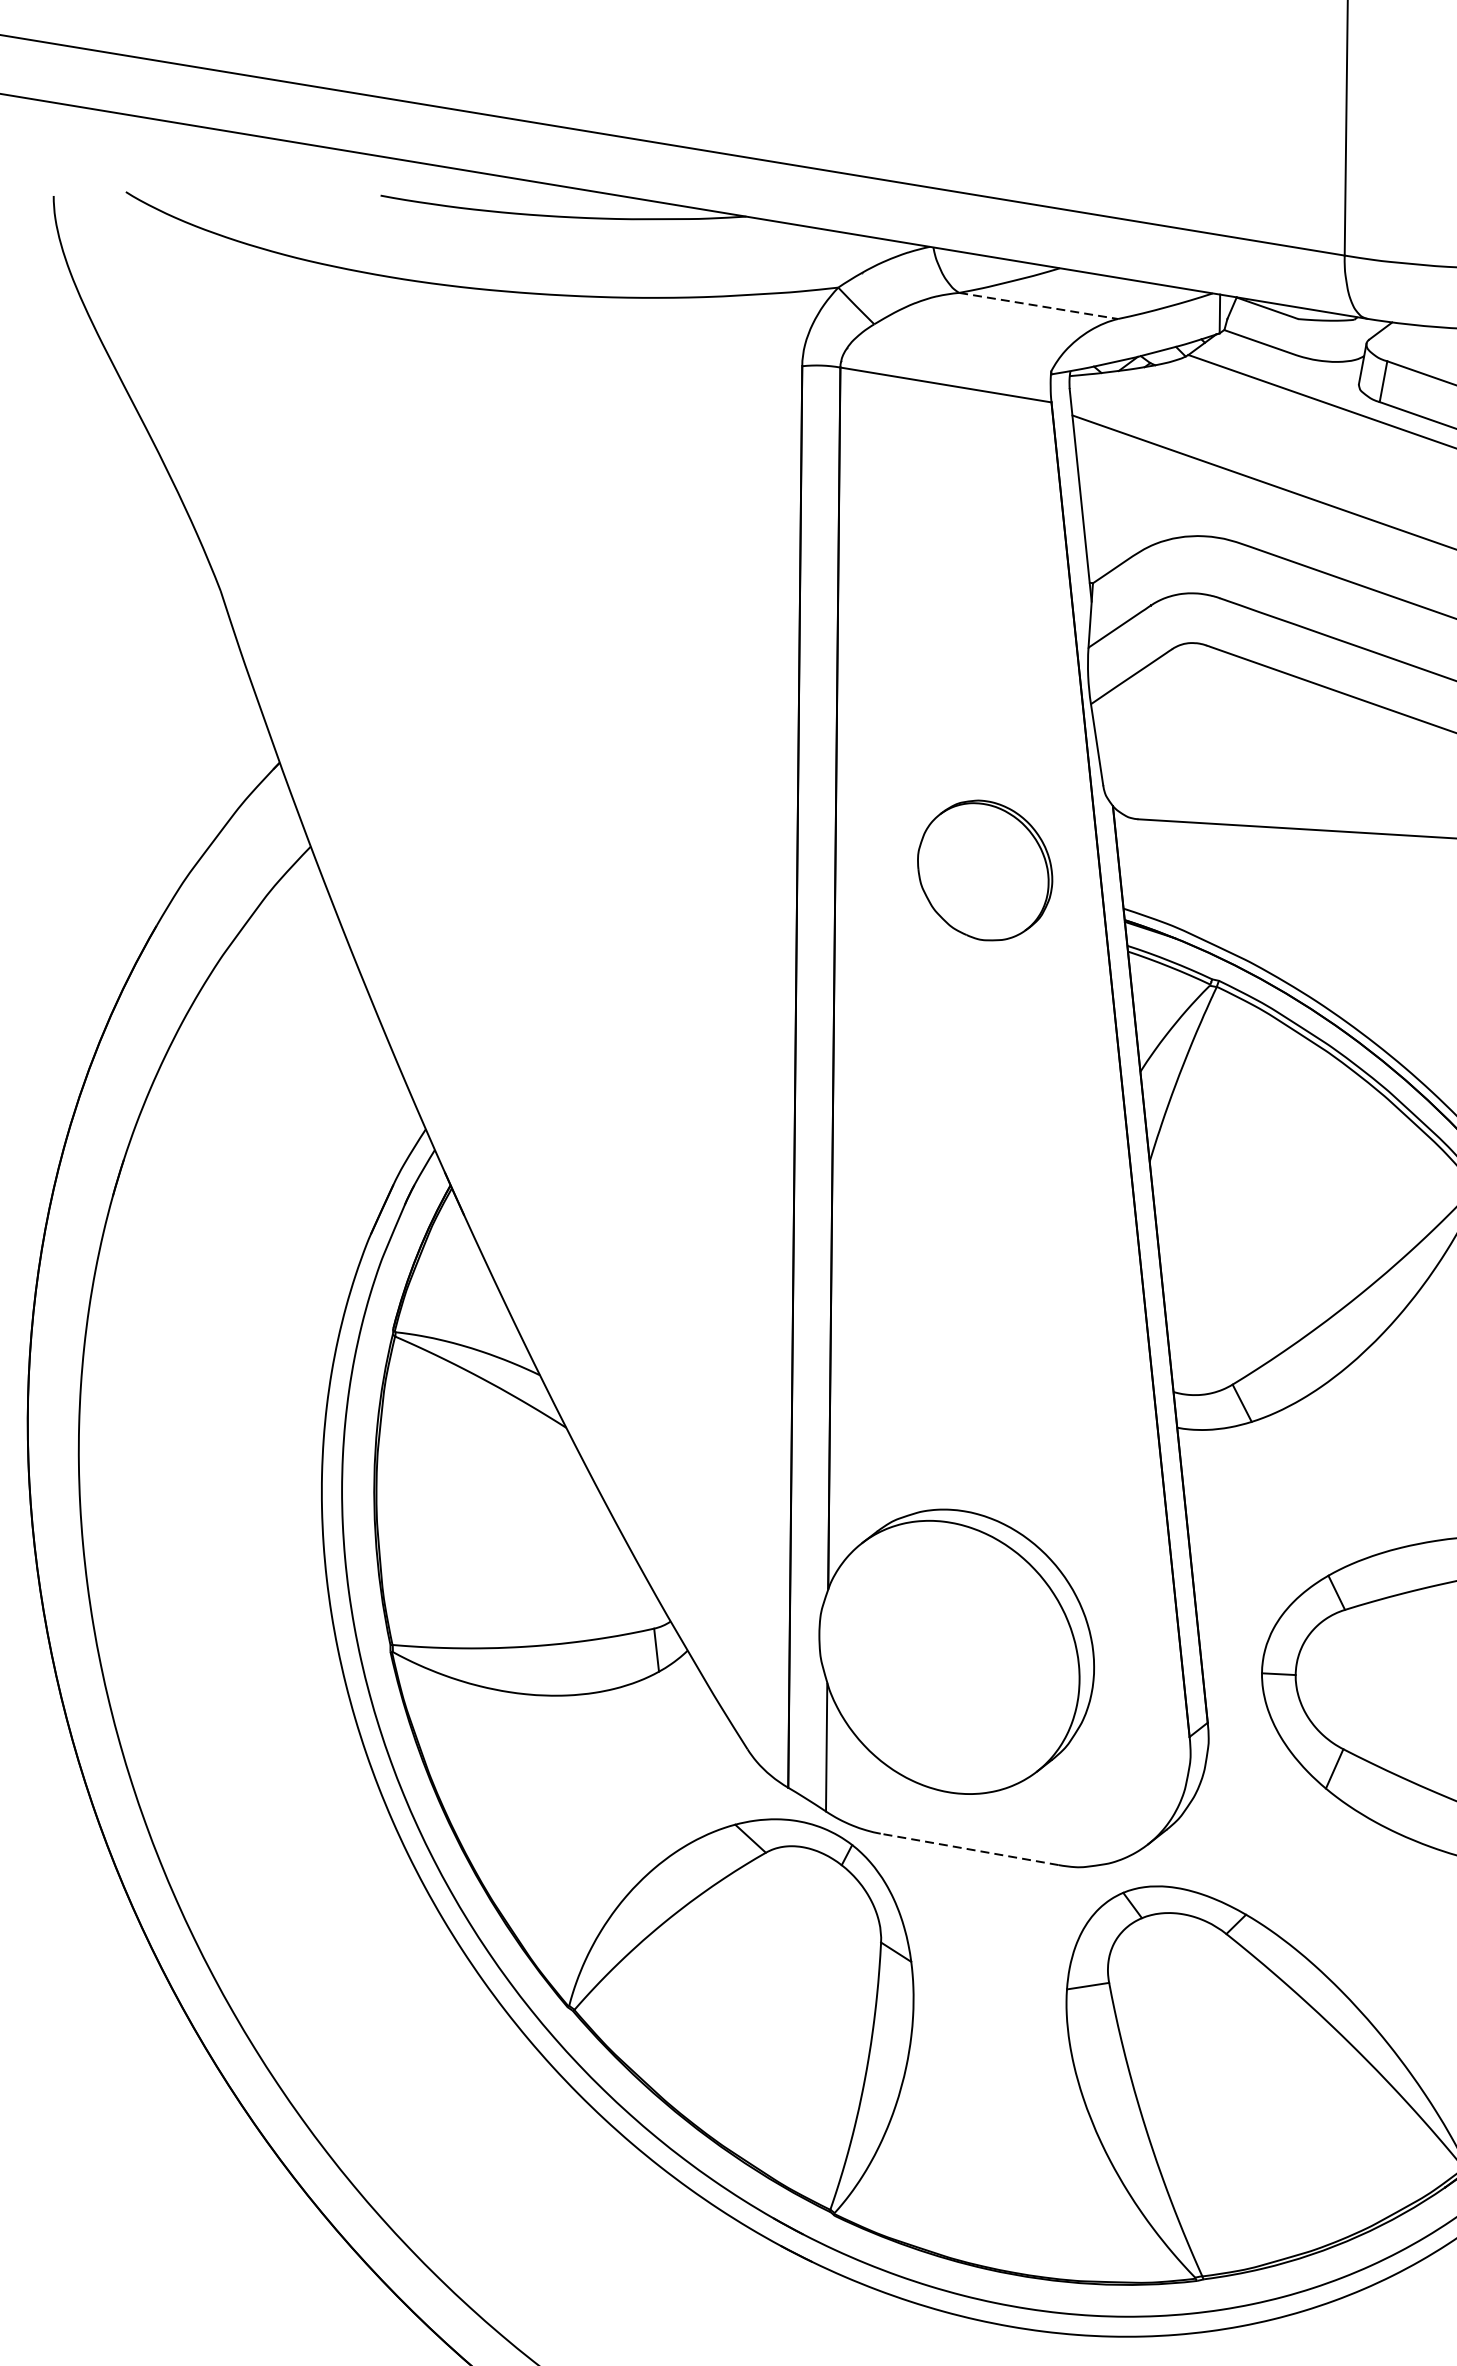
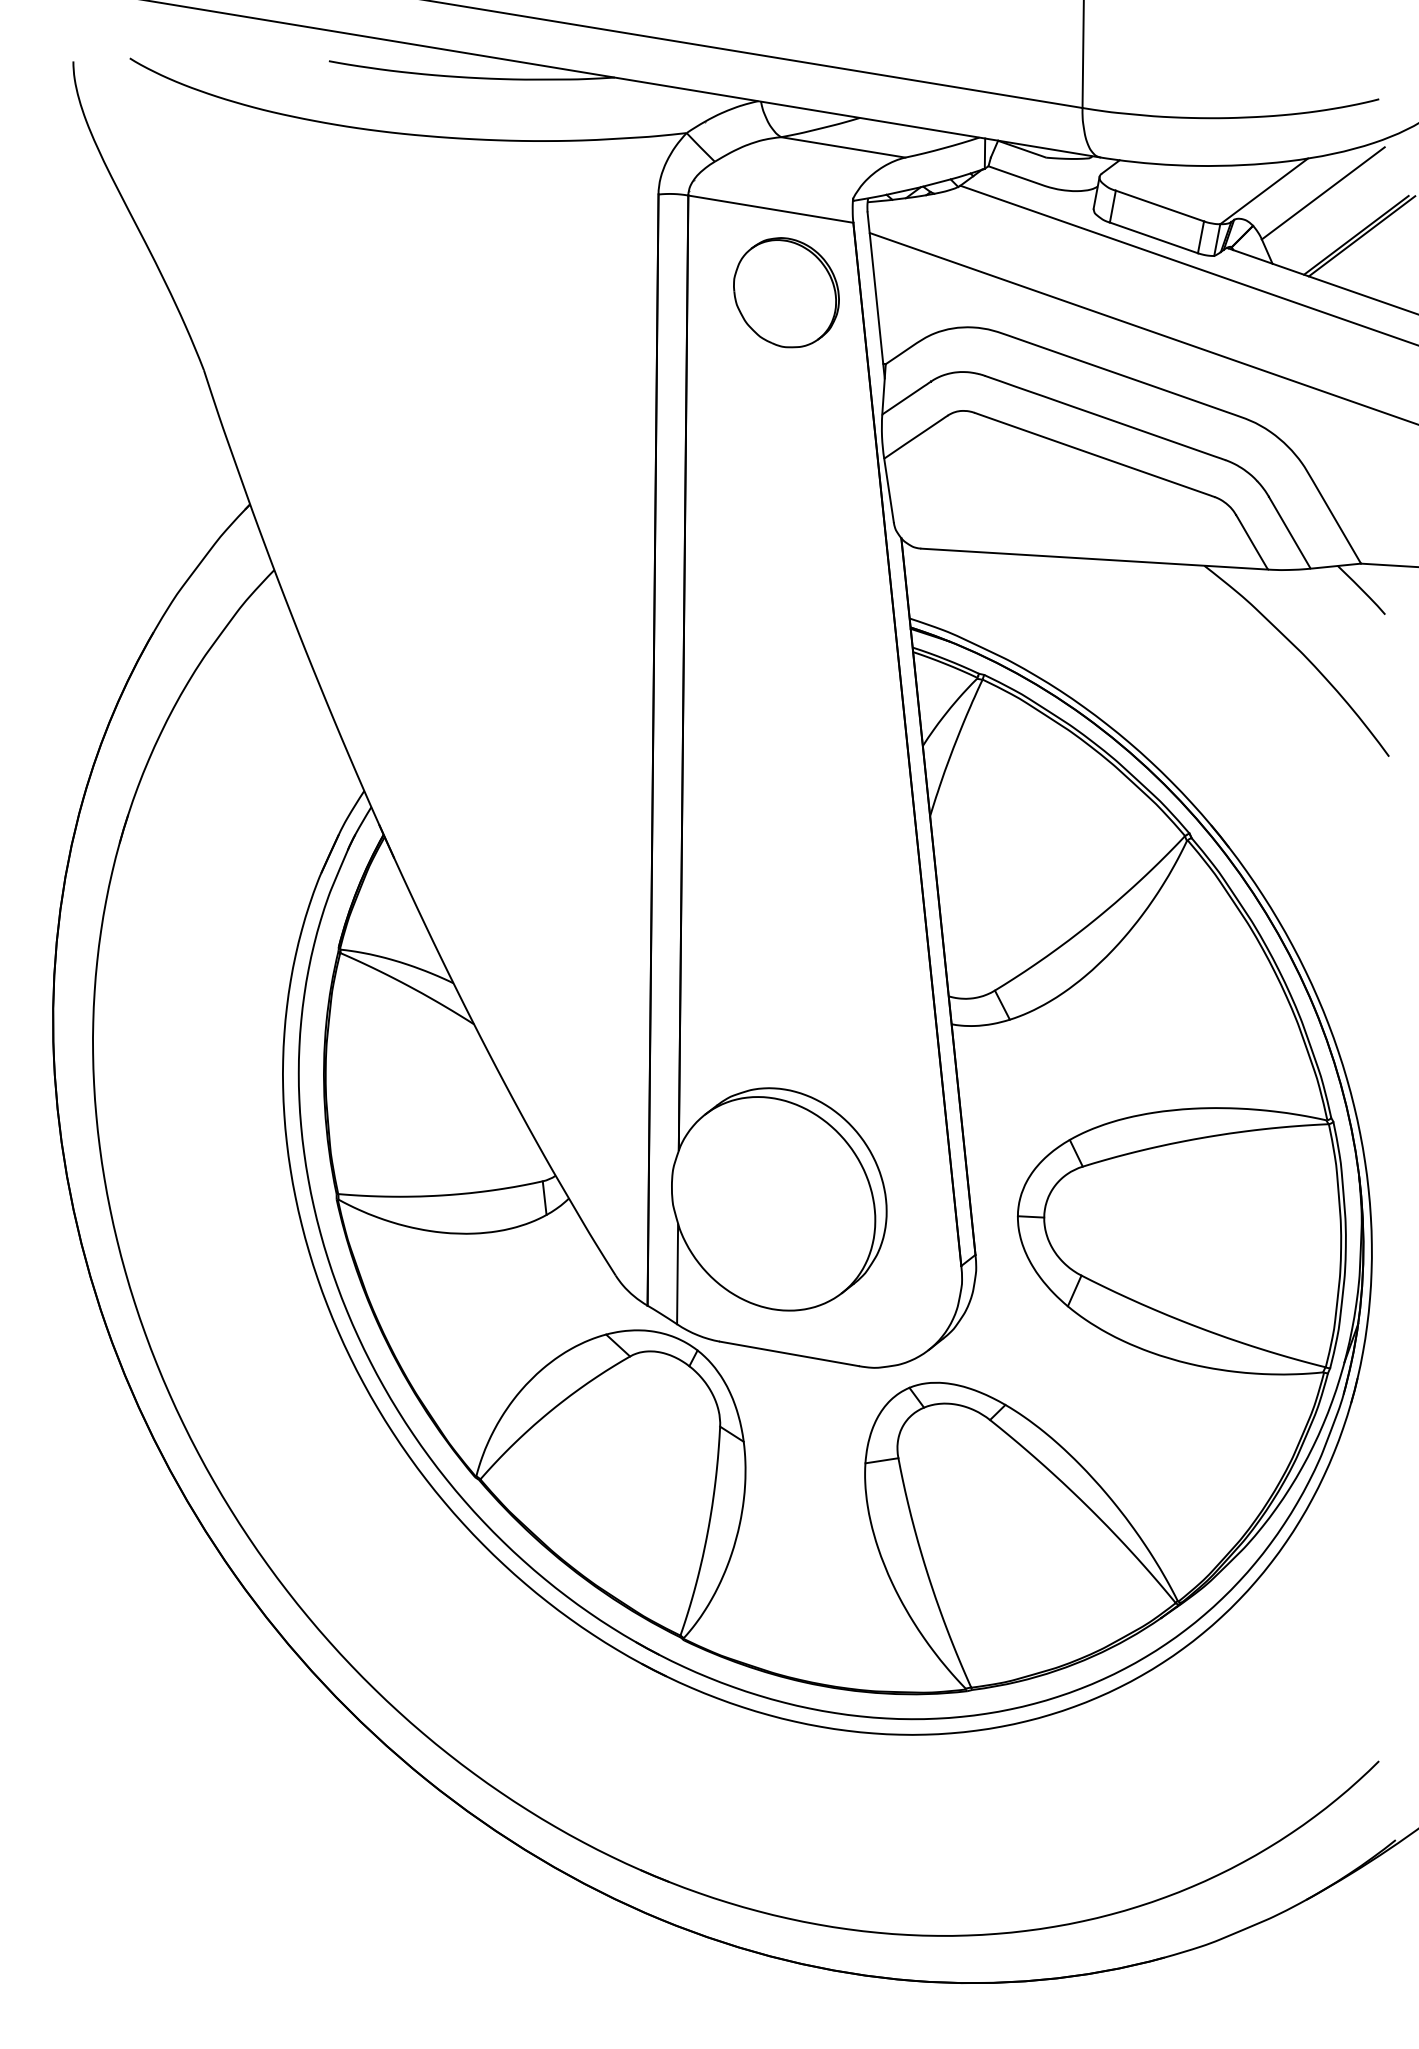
line: (1038, 306) -> (843, 147), dashed -> solid
part: (985, 870) -> (786, 292), moved
line: (969, 1848) -> (789, 1353), dashed -> solid

